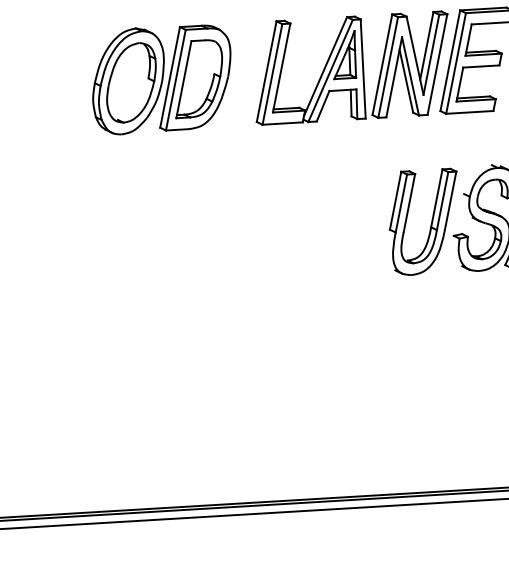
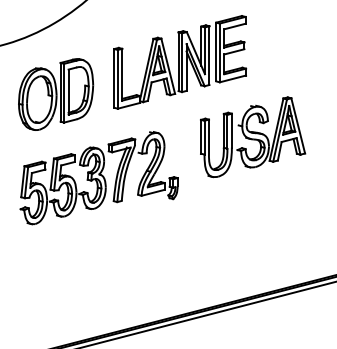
part: (206, 237) -> (98, 178), added

